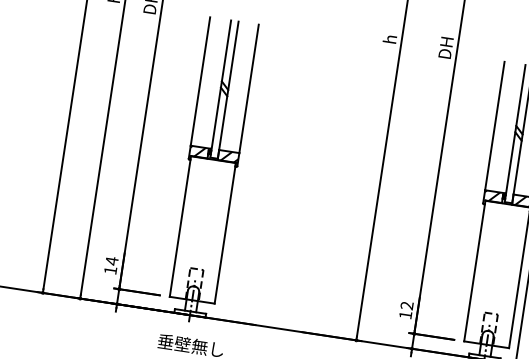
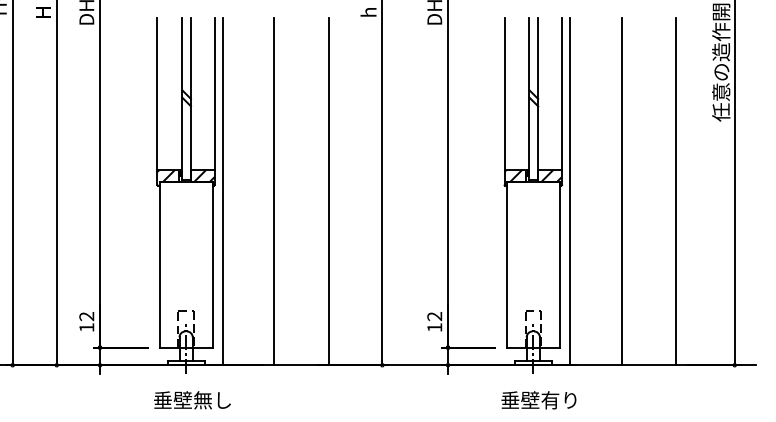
line: (243, 172) -> (222, 191), added
line: (287, 179) -> (274, 191), added
line: (332, 186) -> (328, 191), added
text: (111, 261) -> (86, 316), 14 -> 12

